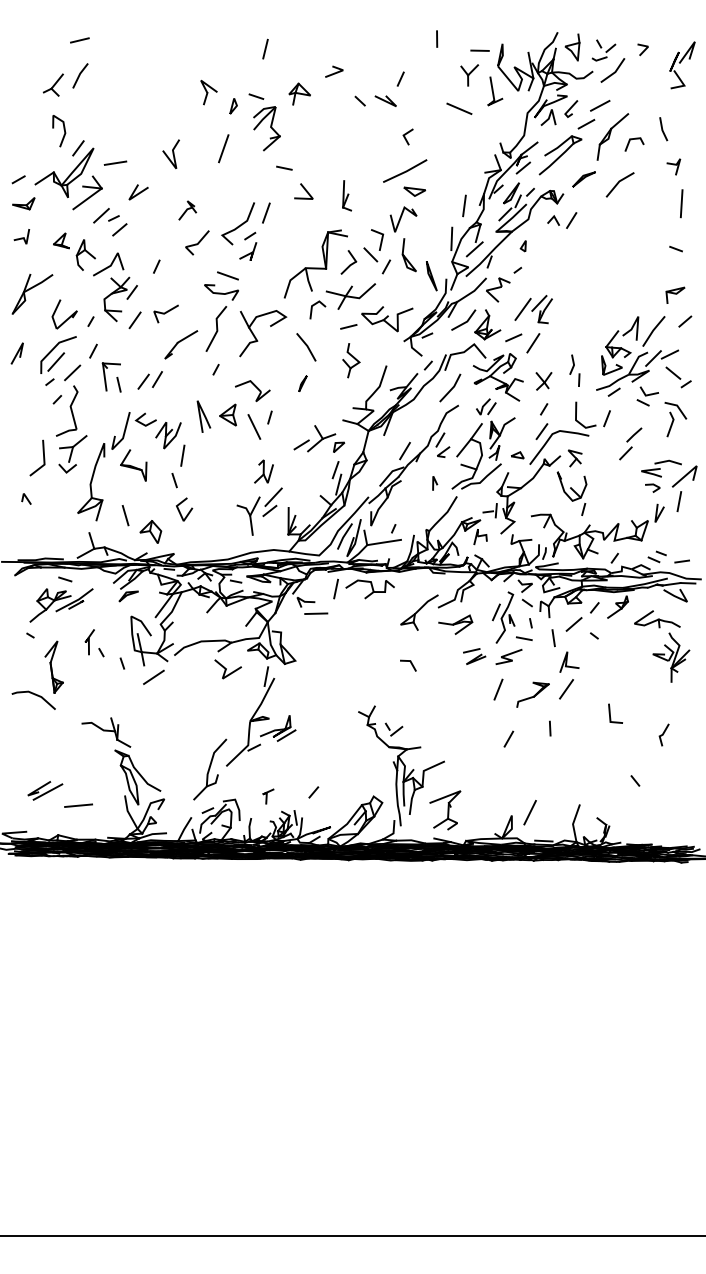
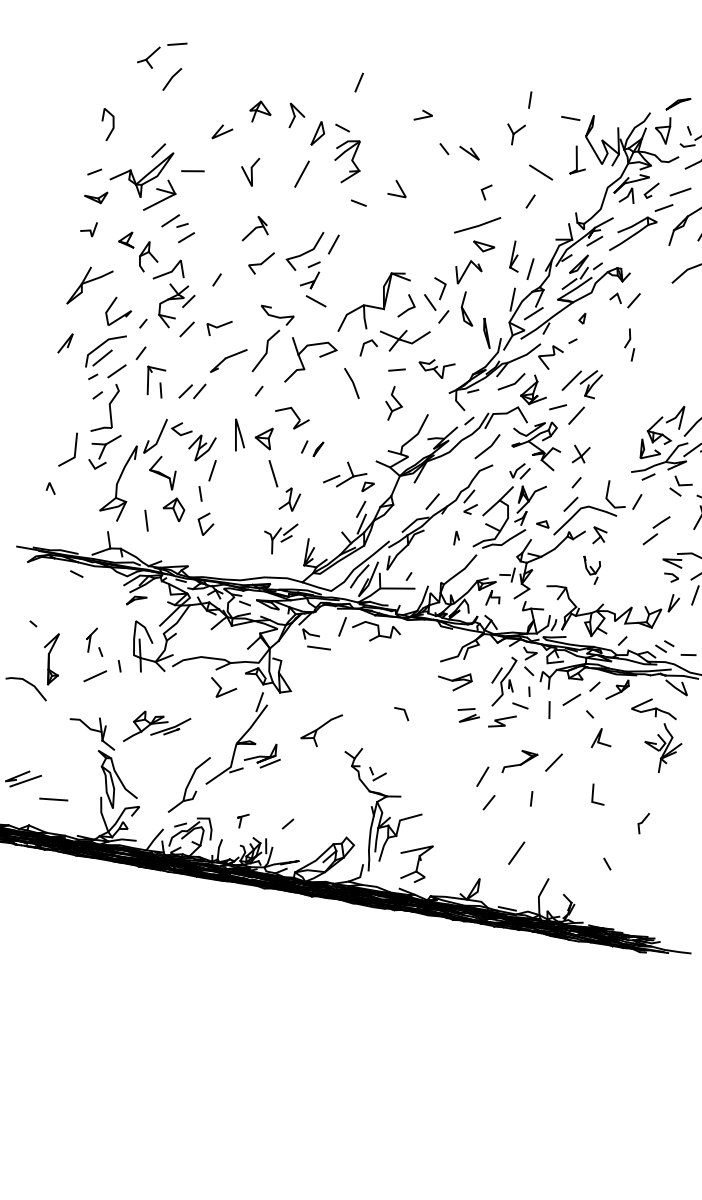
part: (469, 75) -> (514, 134), moved
line: (400, 78) -> (530, 200), moved
part: (52, 84) -> (147, 55), moved
part: (299, 93) -> (260, 111), moved
part: (233, 106) -> (318, 134), size x1.6
line: (63, 129) -> (112, 124), moved
part: (583, 179) -> (677, 104), moved
line: (304, 190) -> (398, 187), moved
line: (138, 192) -> (222, 132), moved
part: (346, 195) -> (515, 256), moved
part: (187, 210) -> (256, 229), size x1.4
line: (227, 275) -> (315, 300), moved
part: (387, 319) -> (436, 368), size x0.7
part: (574, 370) -> (629, 344), moved
line: (302, 383) -> (318, 449), moved
line: (254, 426) -> (273, 473), moved
part: (571, 493) -> (590, 570), size x0.6
part: (259, 511) -> (279, 538), size x0.7
part: (150, 531) -> (173, 508), moved
part: (61, 605) -> (157, 729), moved
part: (419, 612) -> (321, 729), moved
part: (569, 661) -> (602, 738), moved
line: (153, 676) -> (95, 675), moved
line: (498, 689) -> (482, 776), moved
line: (529, 812) -> (516, 852), moved

